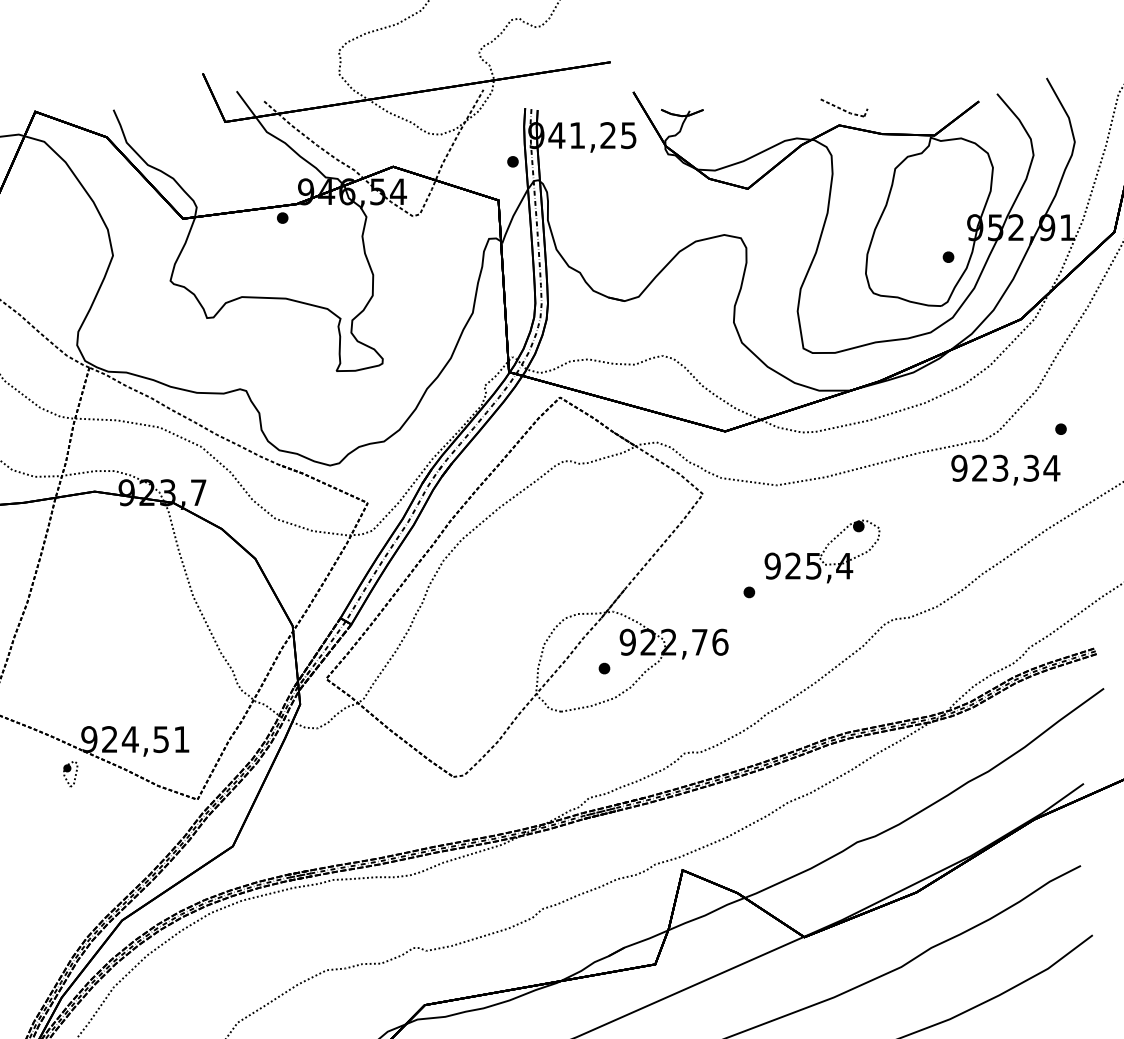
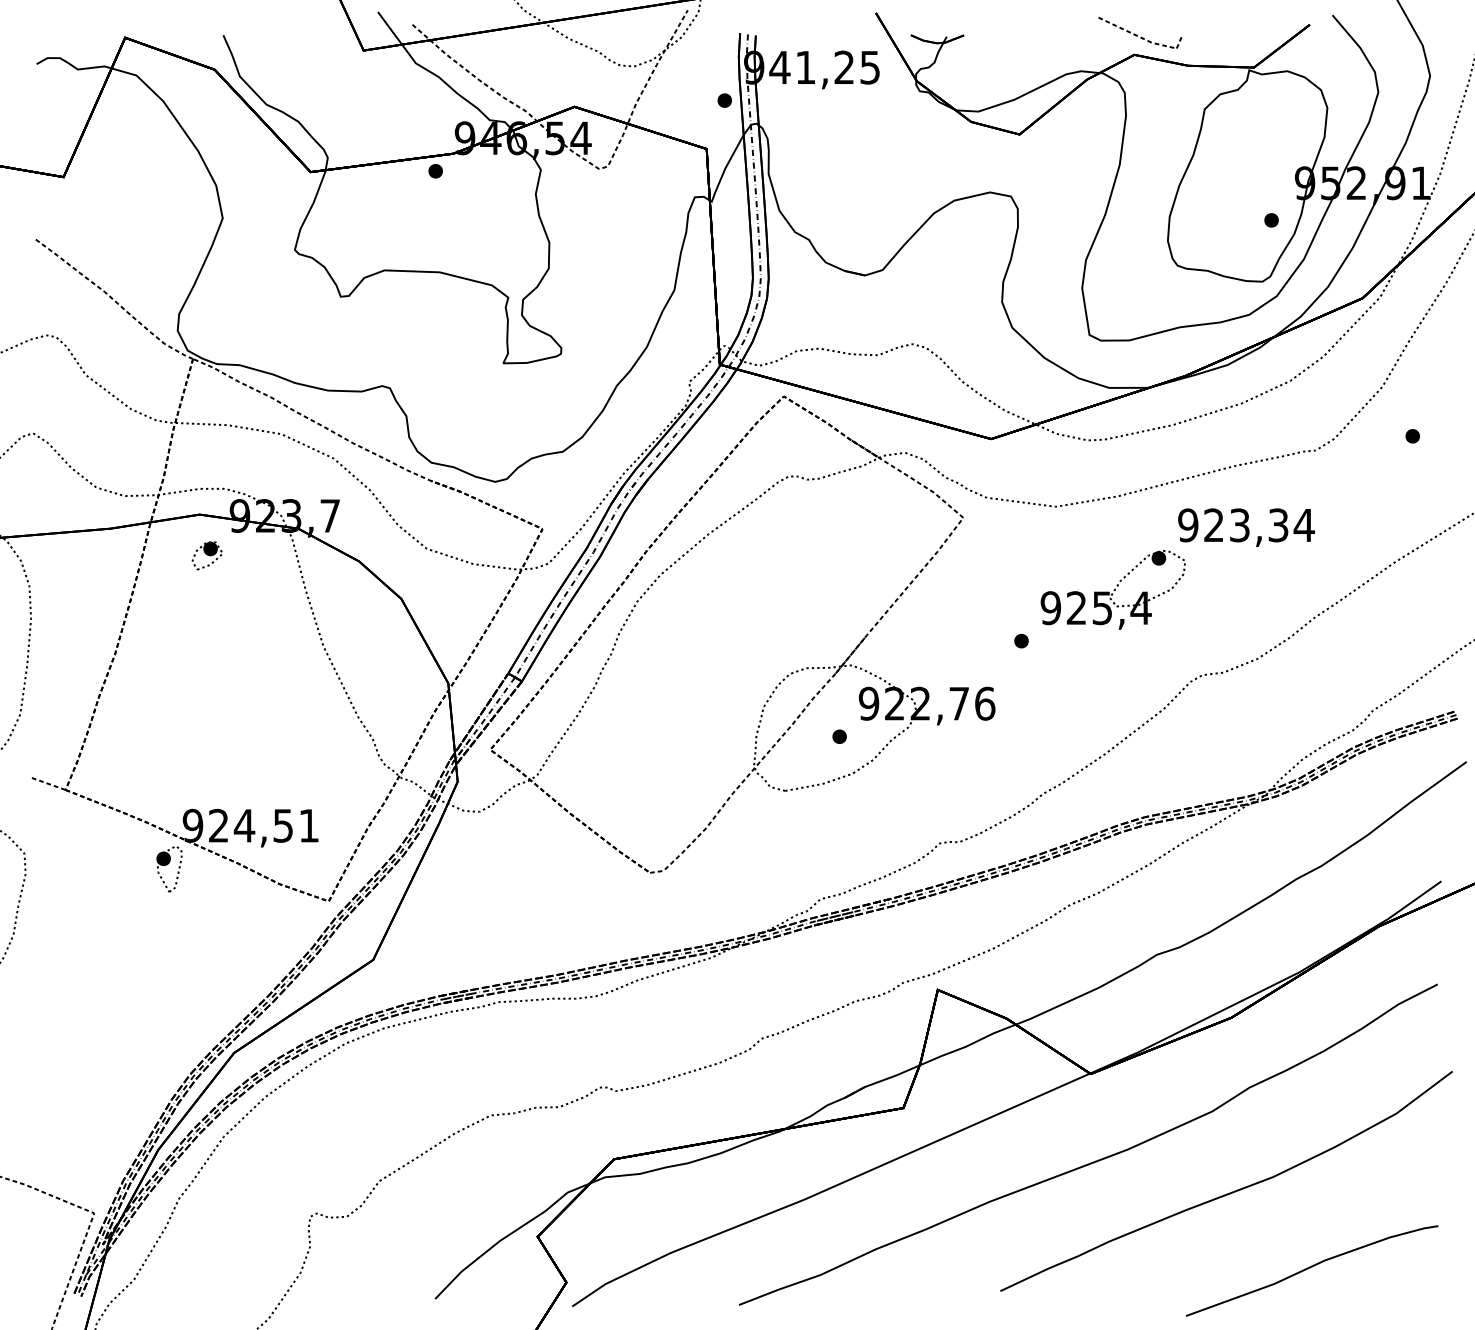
part: (844, 107) -> (1140, 32), size x1.43
text: (1005, 470) -> (1246, 527), moved
part: (100, 524) -> (206, 555), added
part: (70, 774) -> (169, 869), size x1.43

